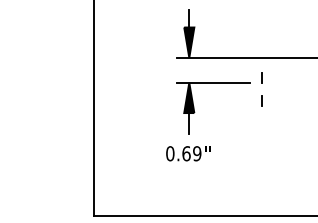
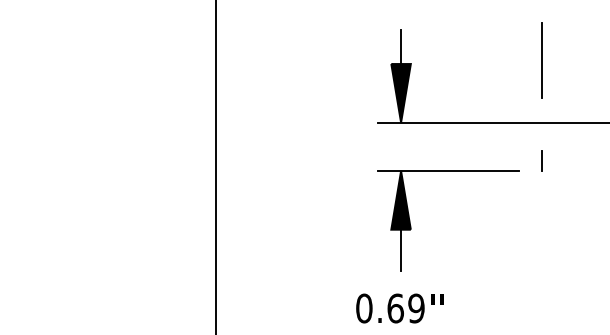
line: (262, 25) -> (542, 60), added
line: (261, 100) -> (540, 205), removed

